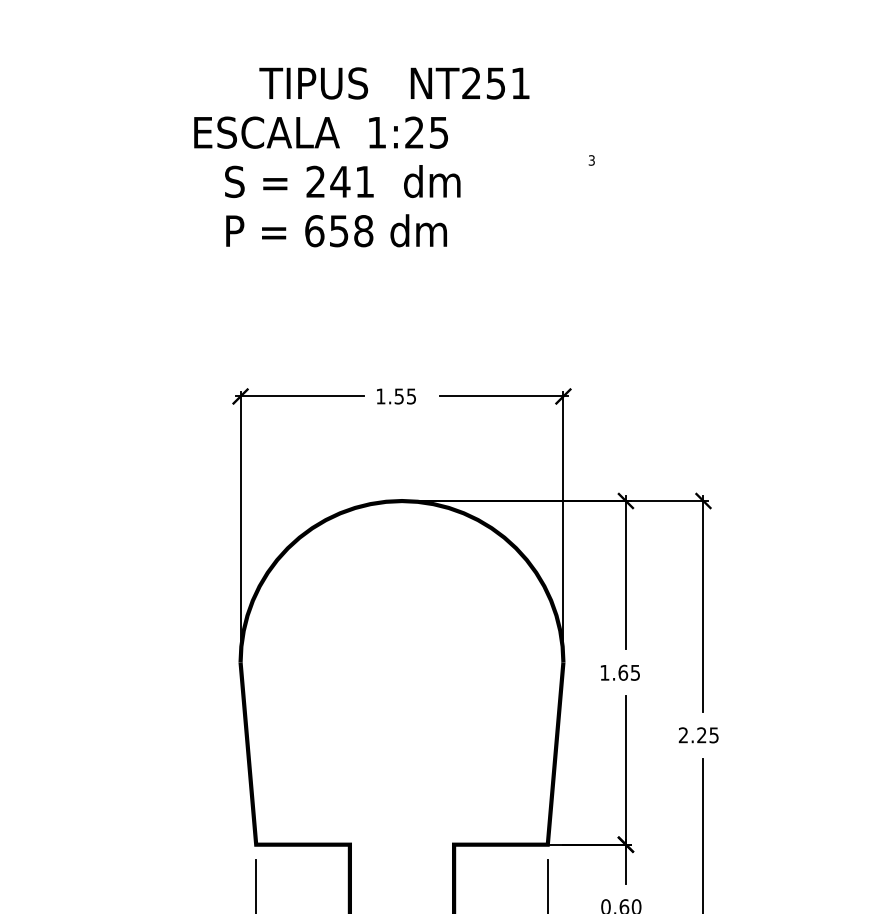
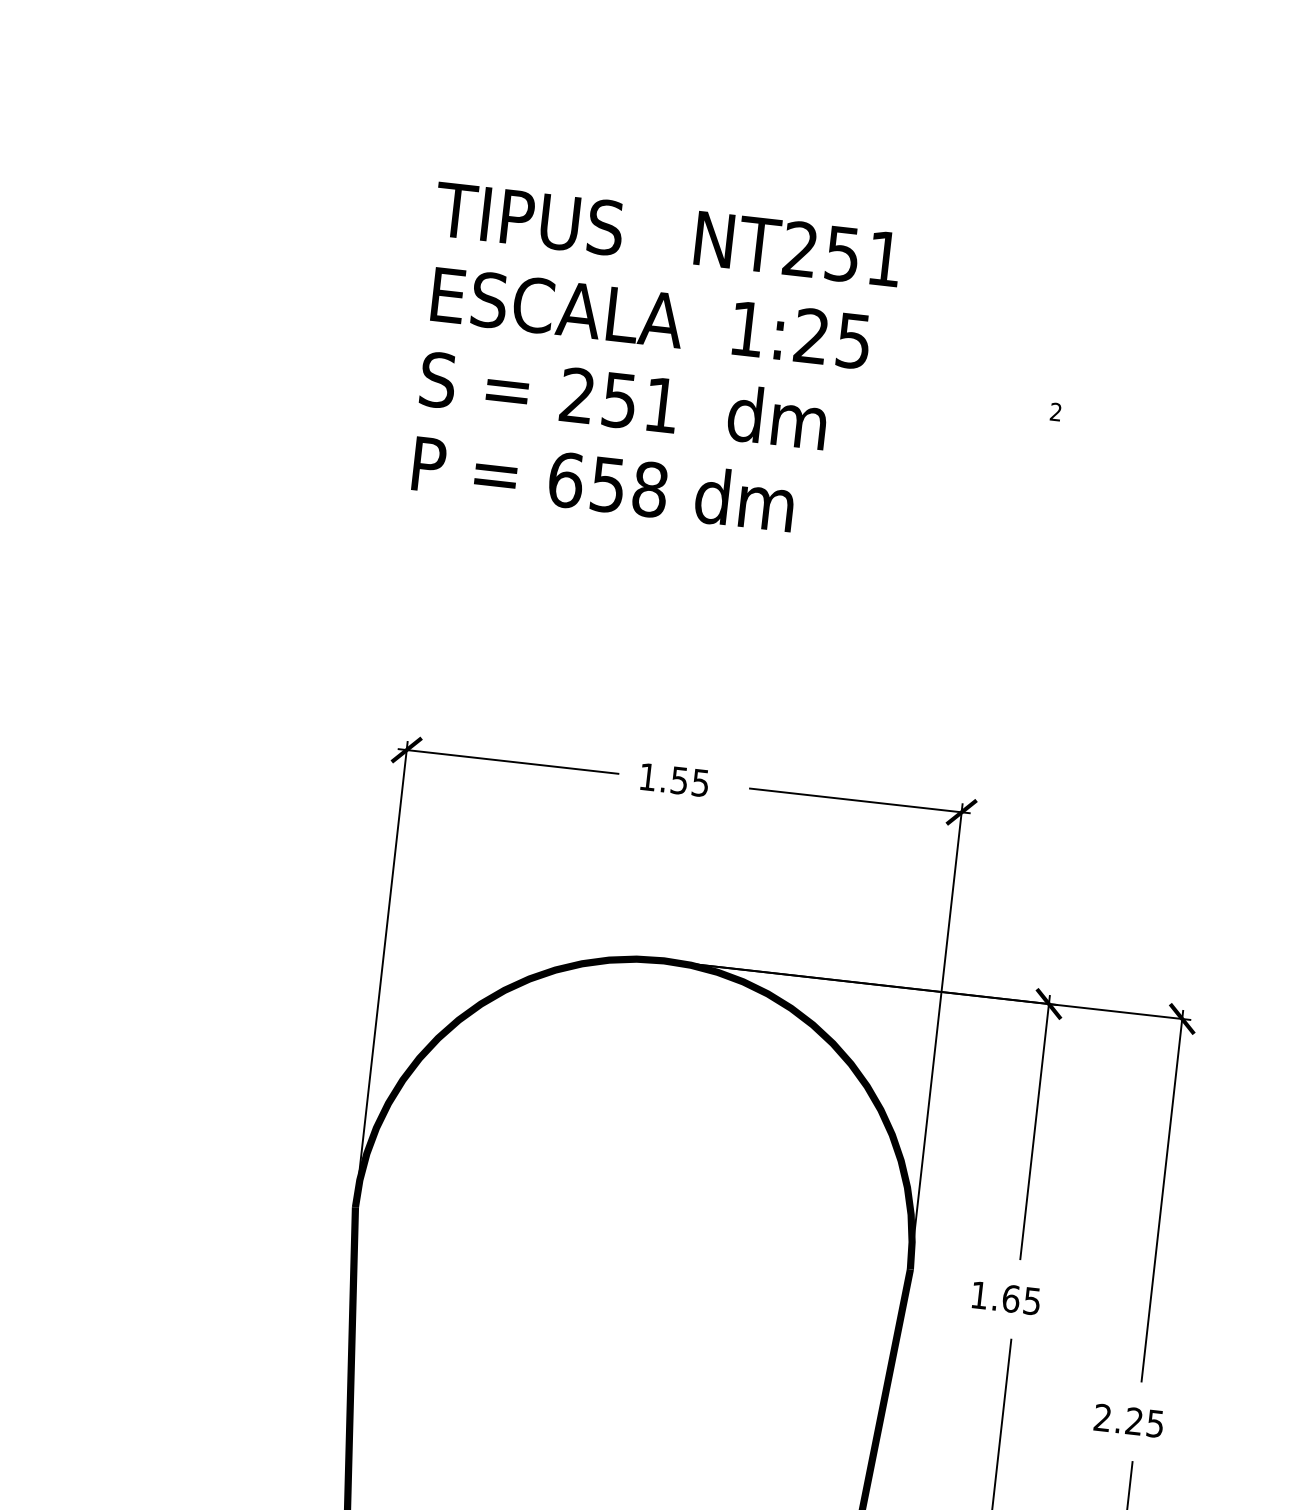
text: (394, 83) -> (668, 234), moved
text: (320, 132) -> (650, 317), moved
text: (591, 160) -> (1055, 412), 3 -> 2
text: (340, 182) -> (619, 401), 241 -> 251

